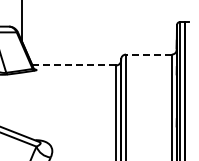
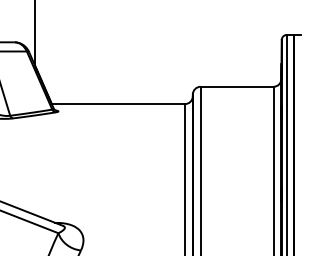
line: (148, 54) -> (236, 86), dashed -> solid
line: (74, 65) -> (118, 104), dashed -> solid

